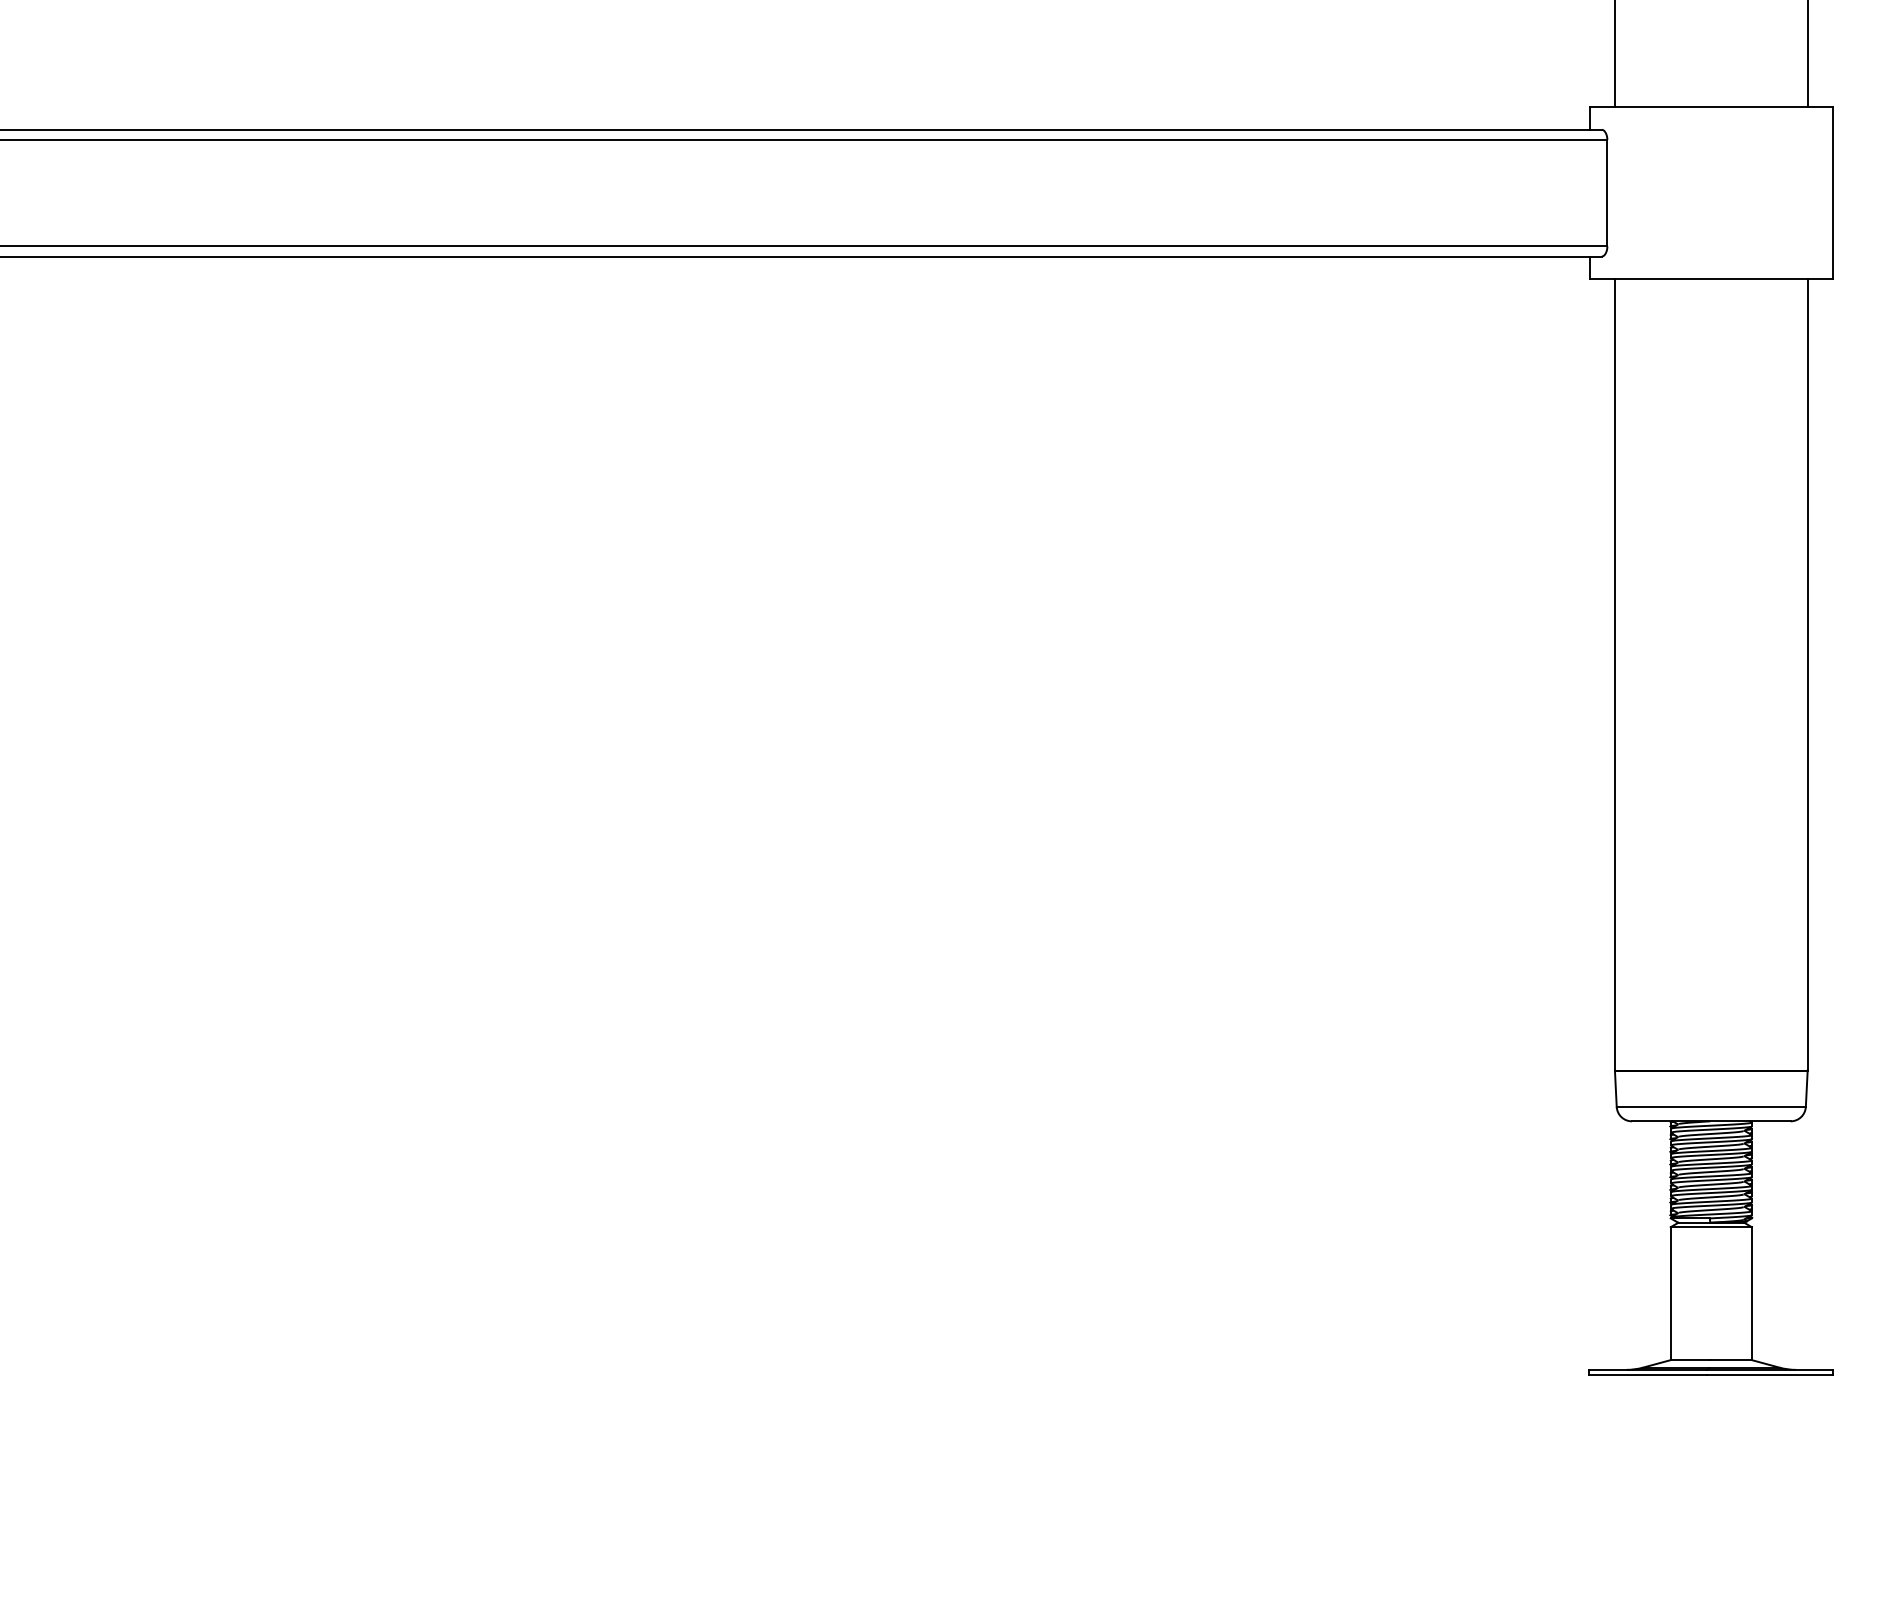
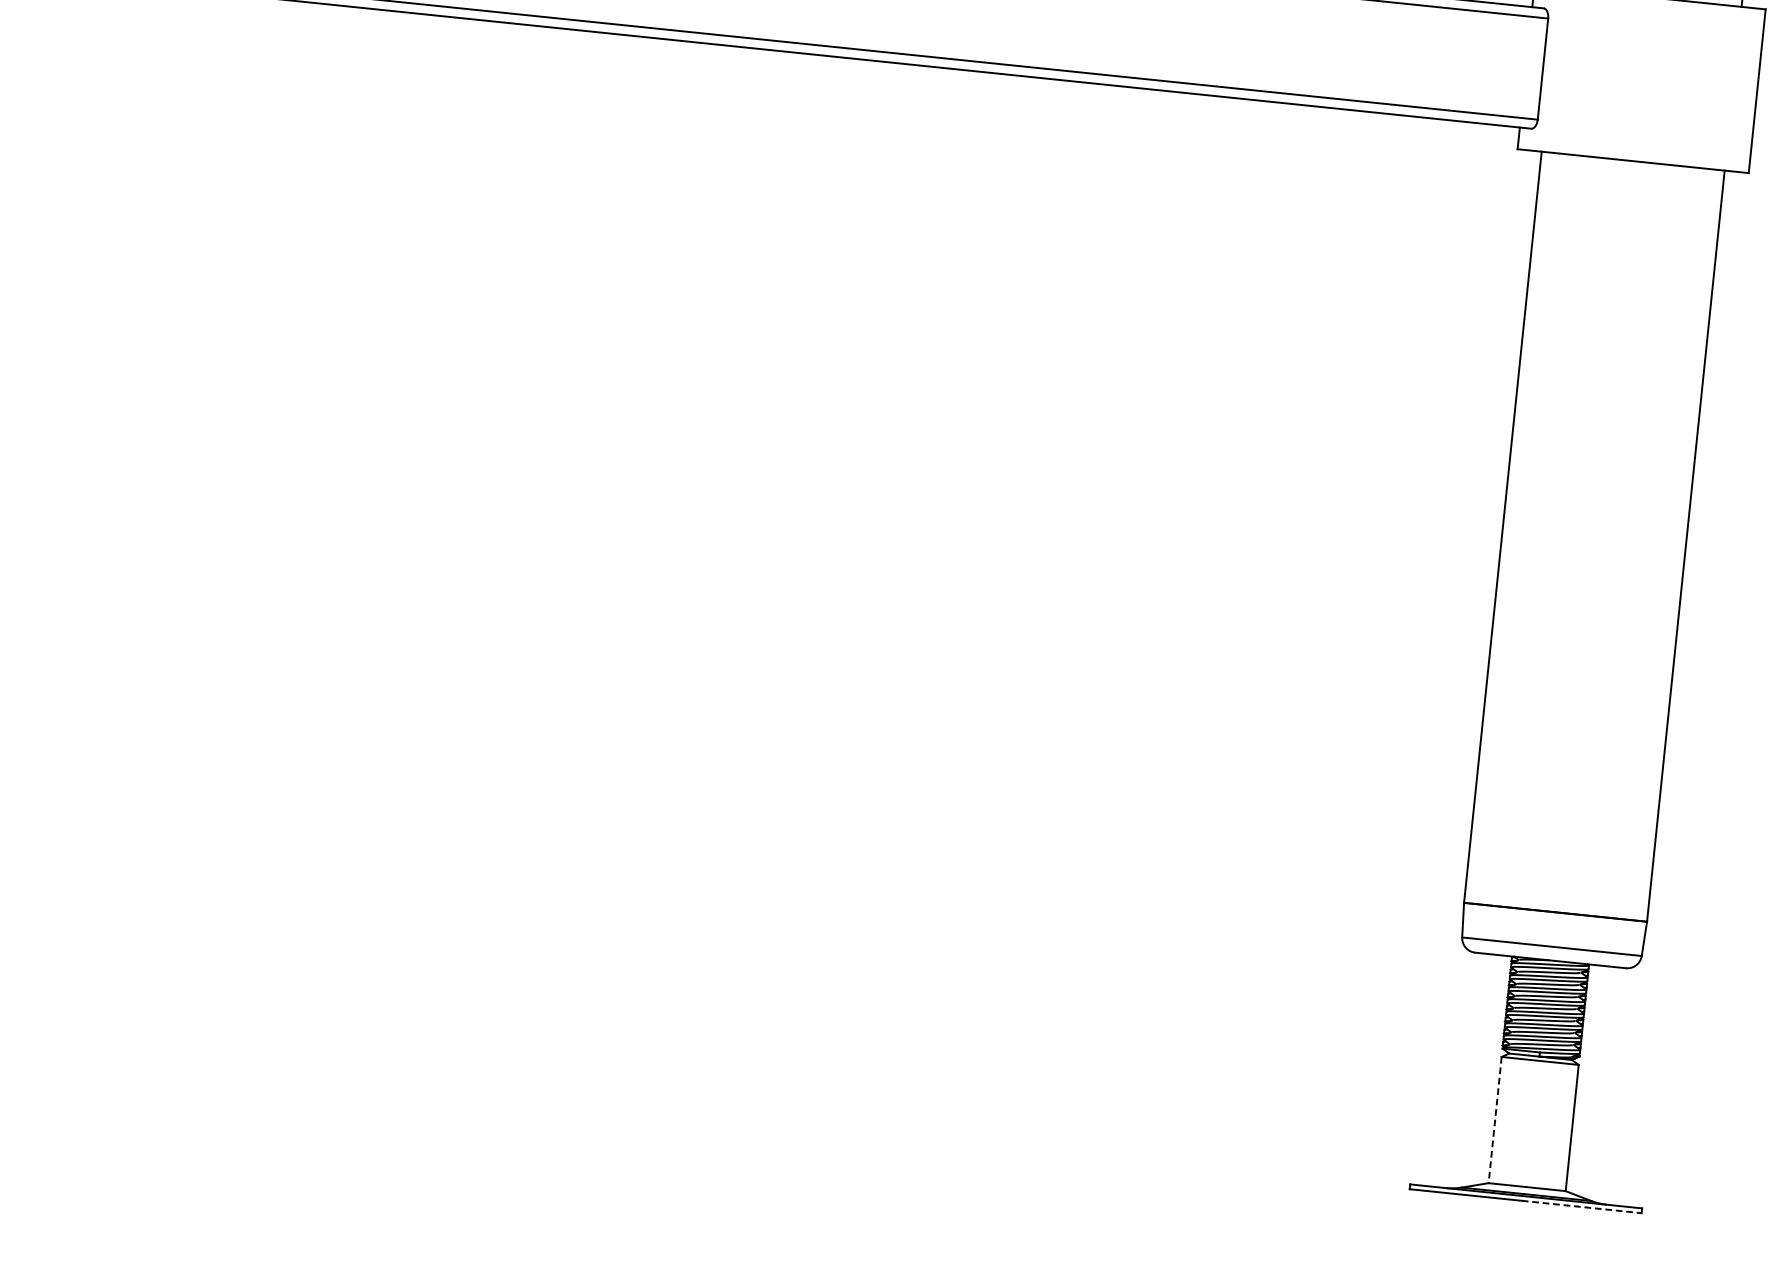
line: (1670, 1294) -> (1494, 1120), solid -> dashed
line: (1770, 1374) -> (1581, 1206), solid -> dashed

